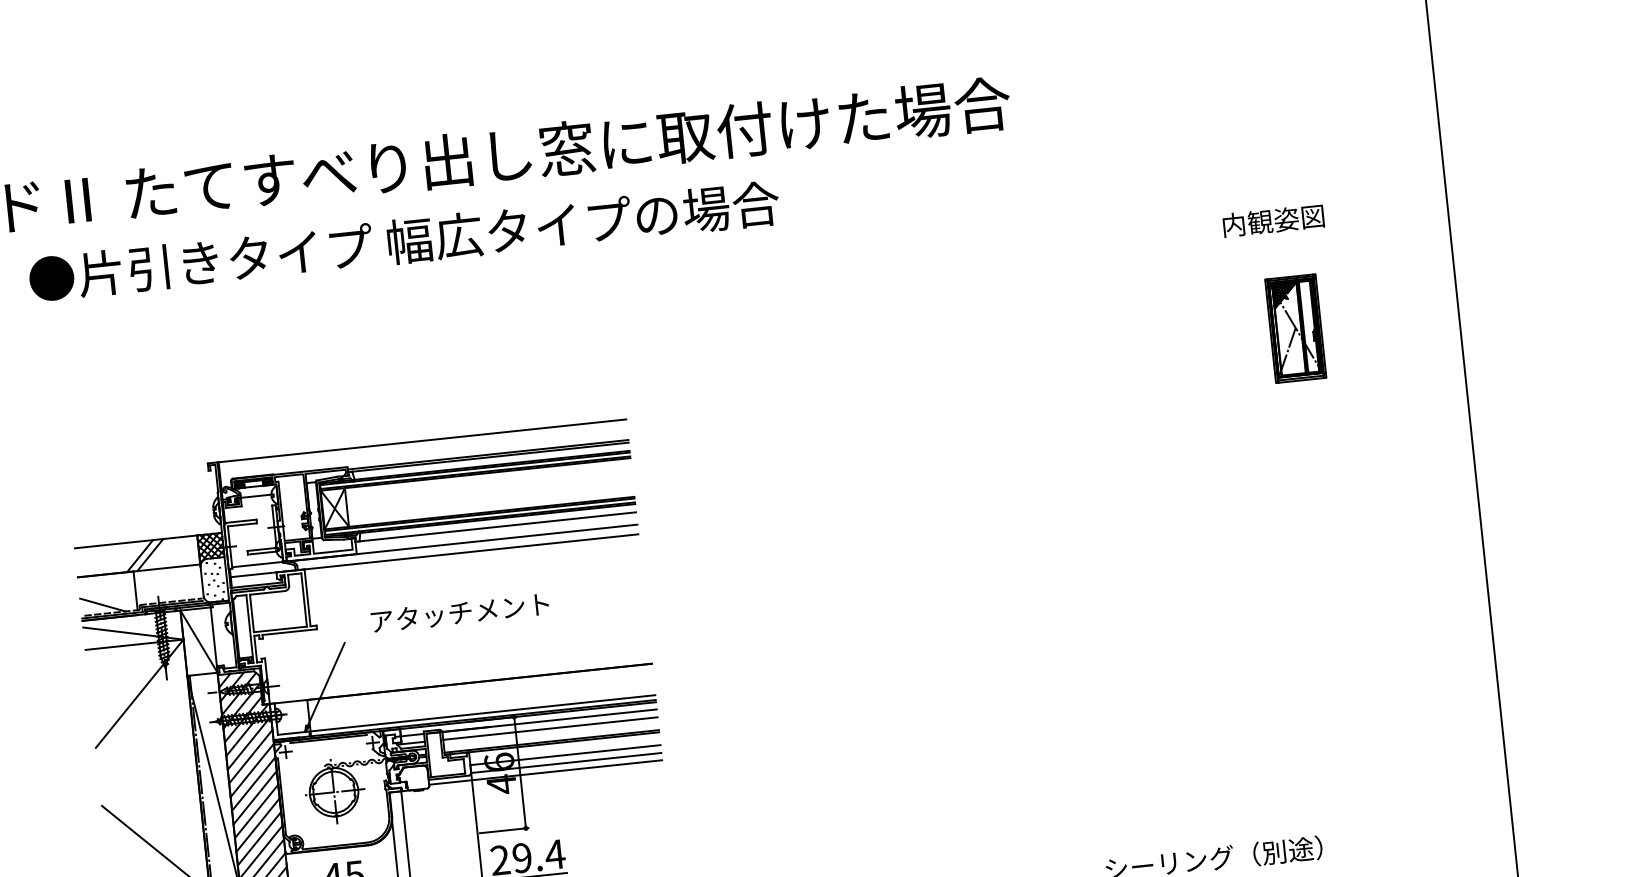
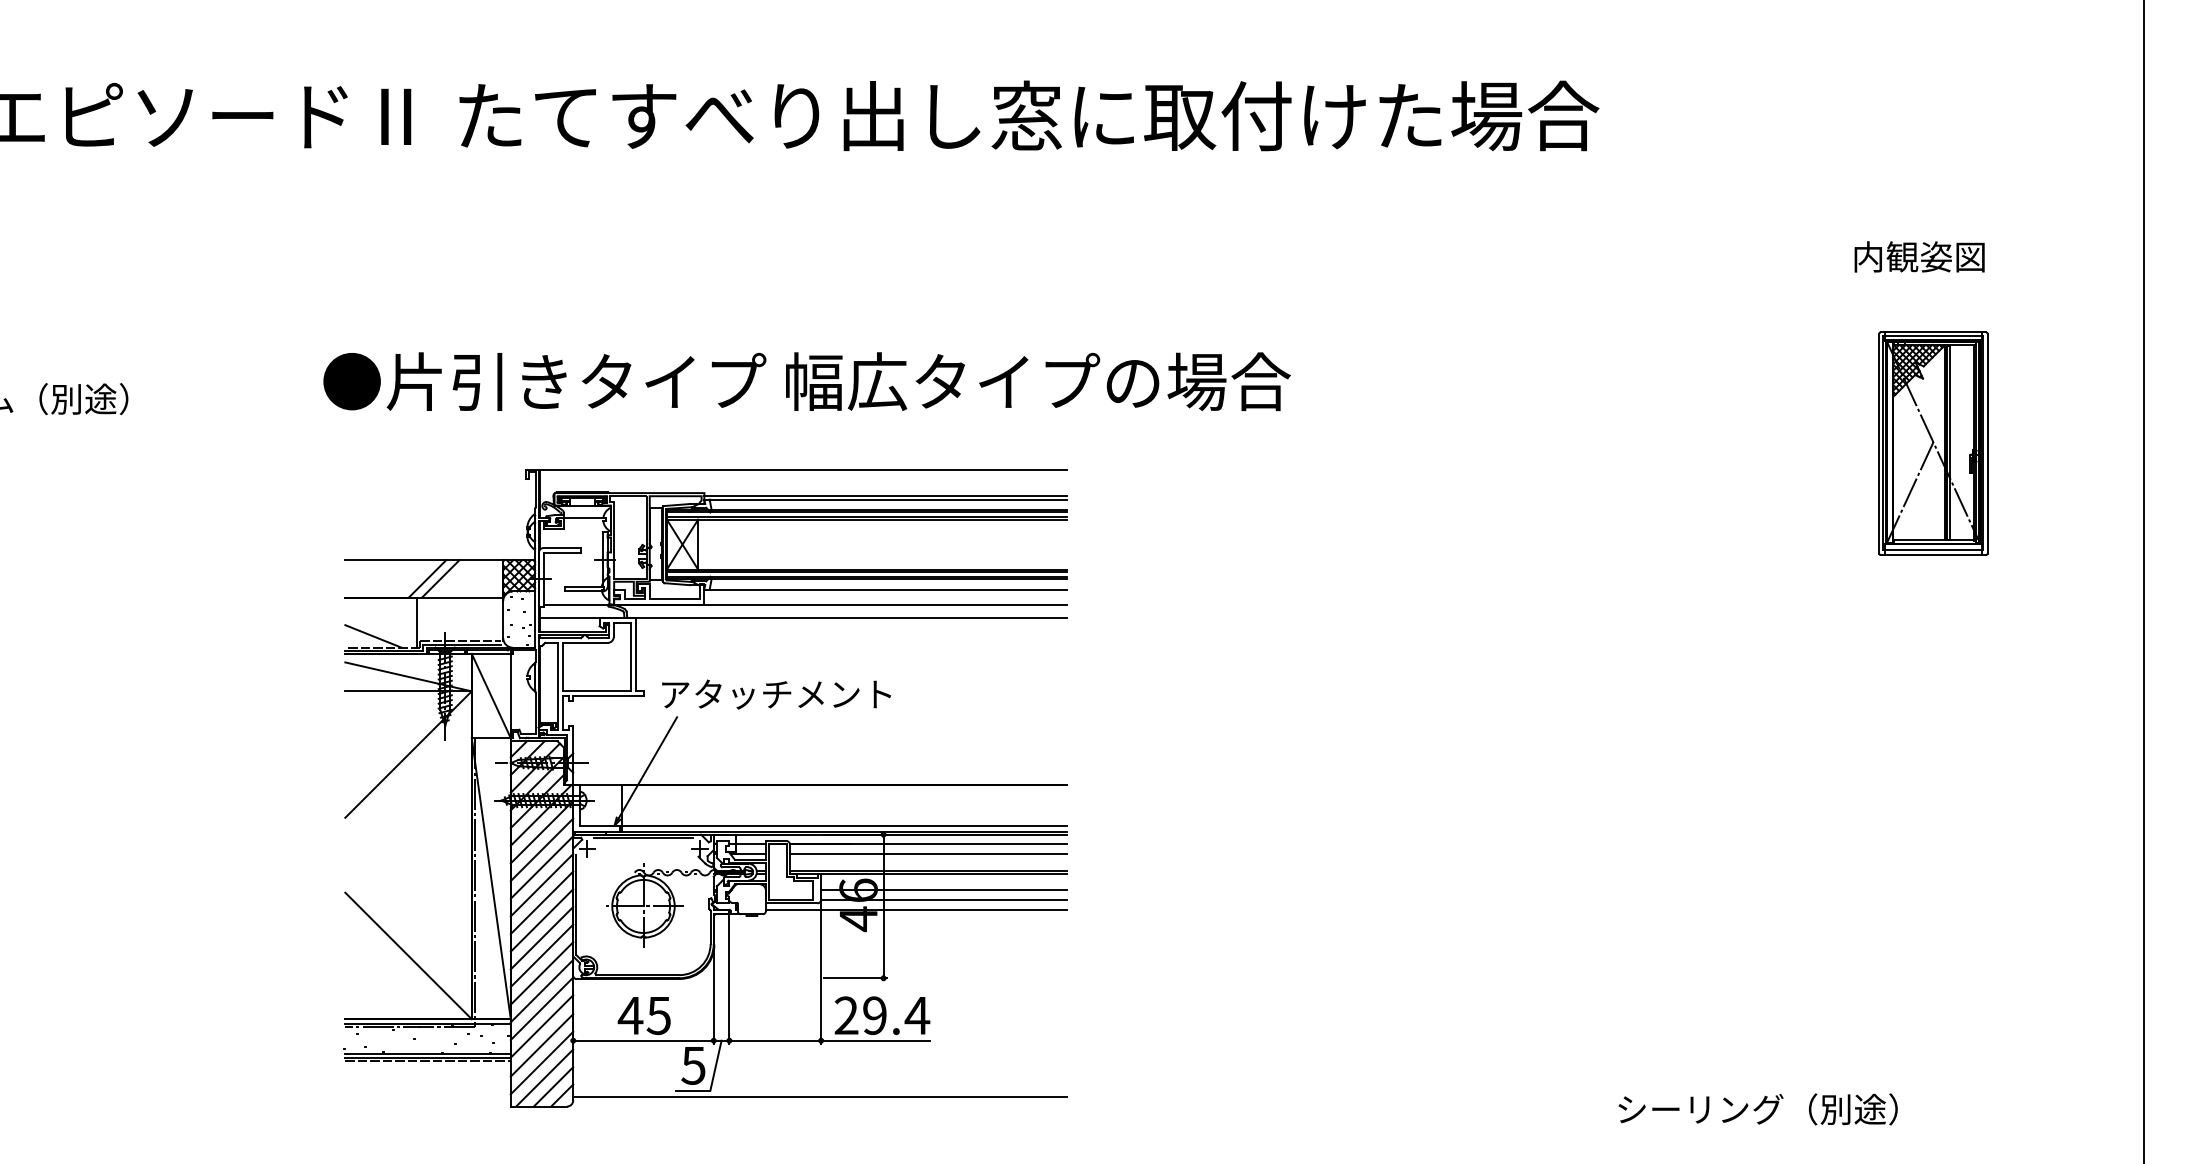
text: (1273, 220) -> (1919, 256), moved
text: (403, 241) -> (806, 381), moved
part: (1295, 328) -> (1933, 443), size x1.67
text: (460, 613) -> (776, 694), moved

